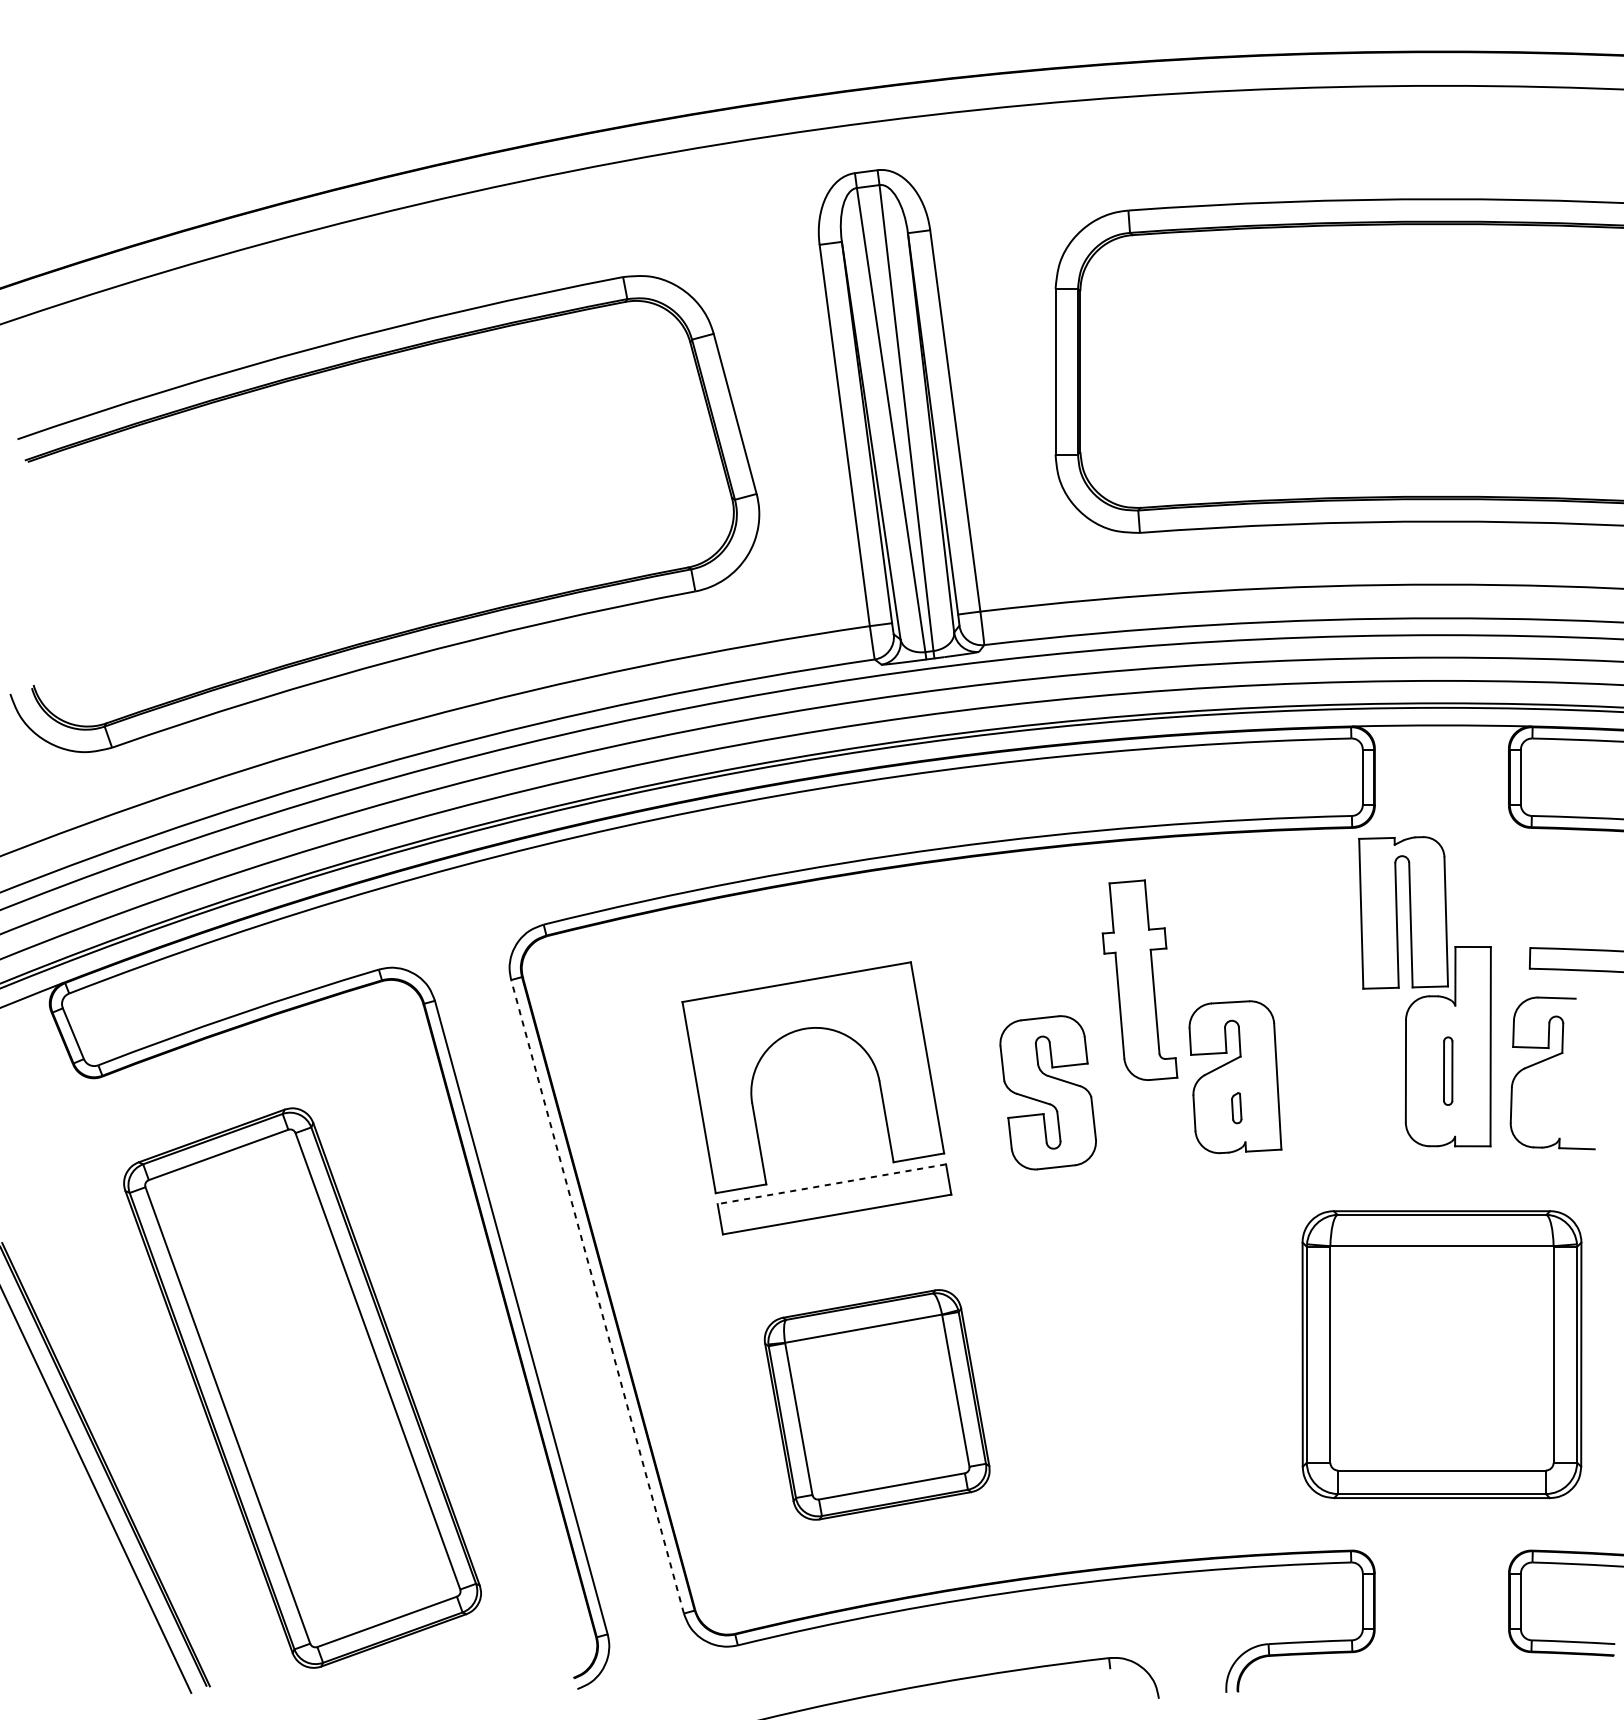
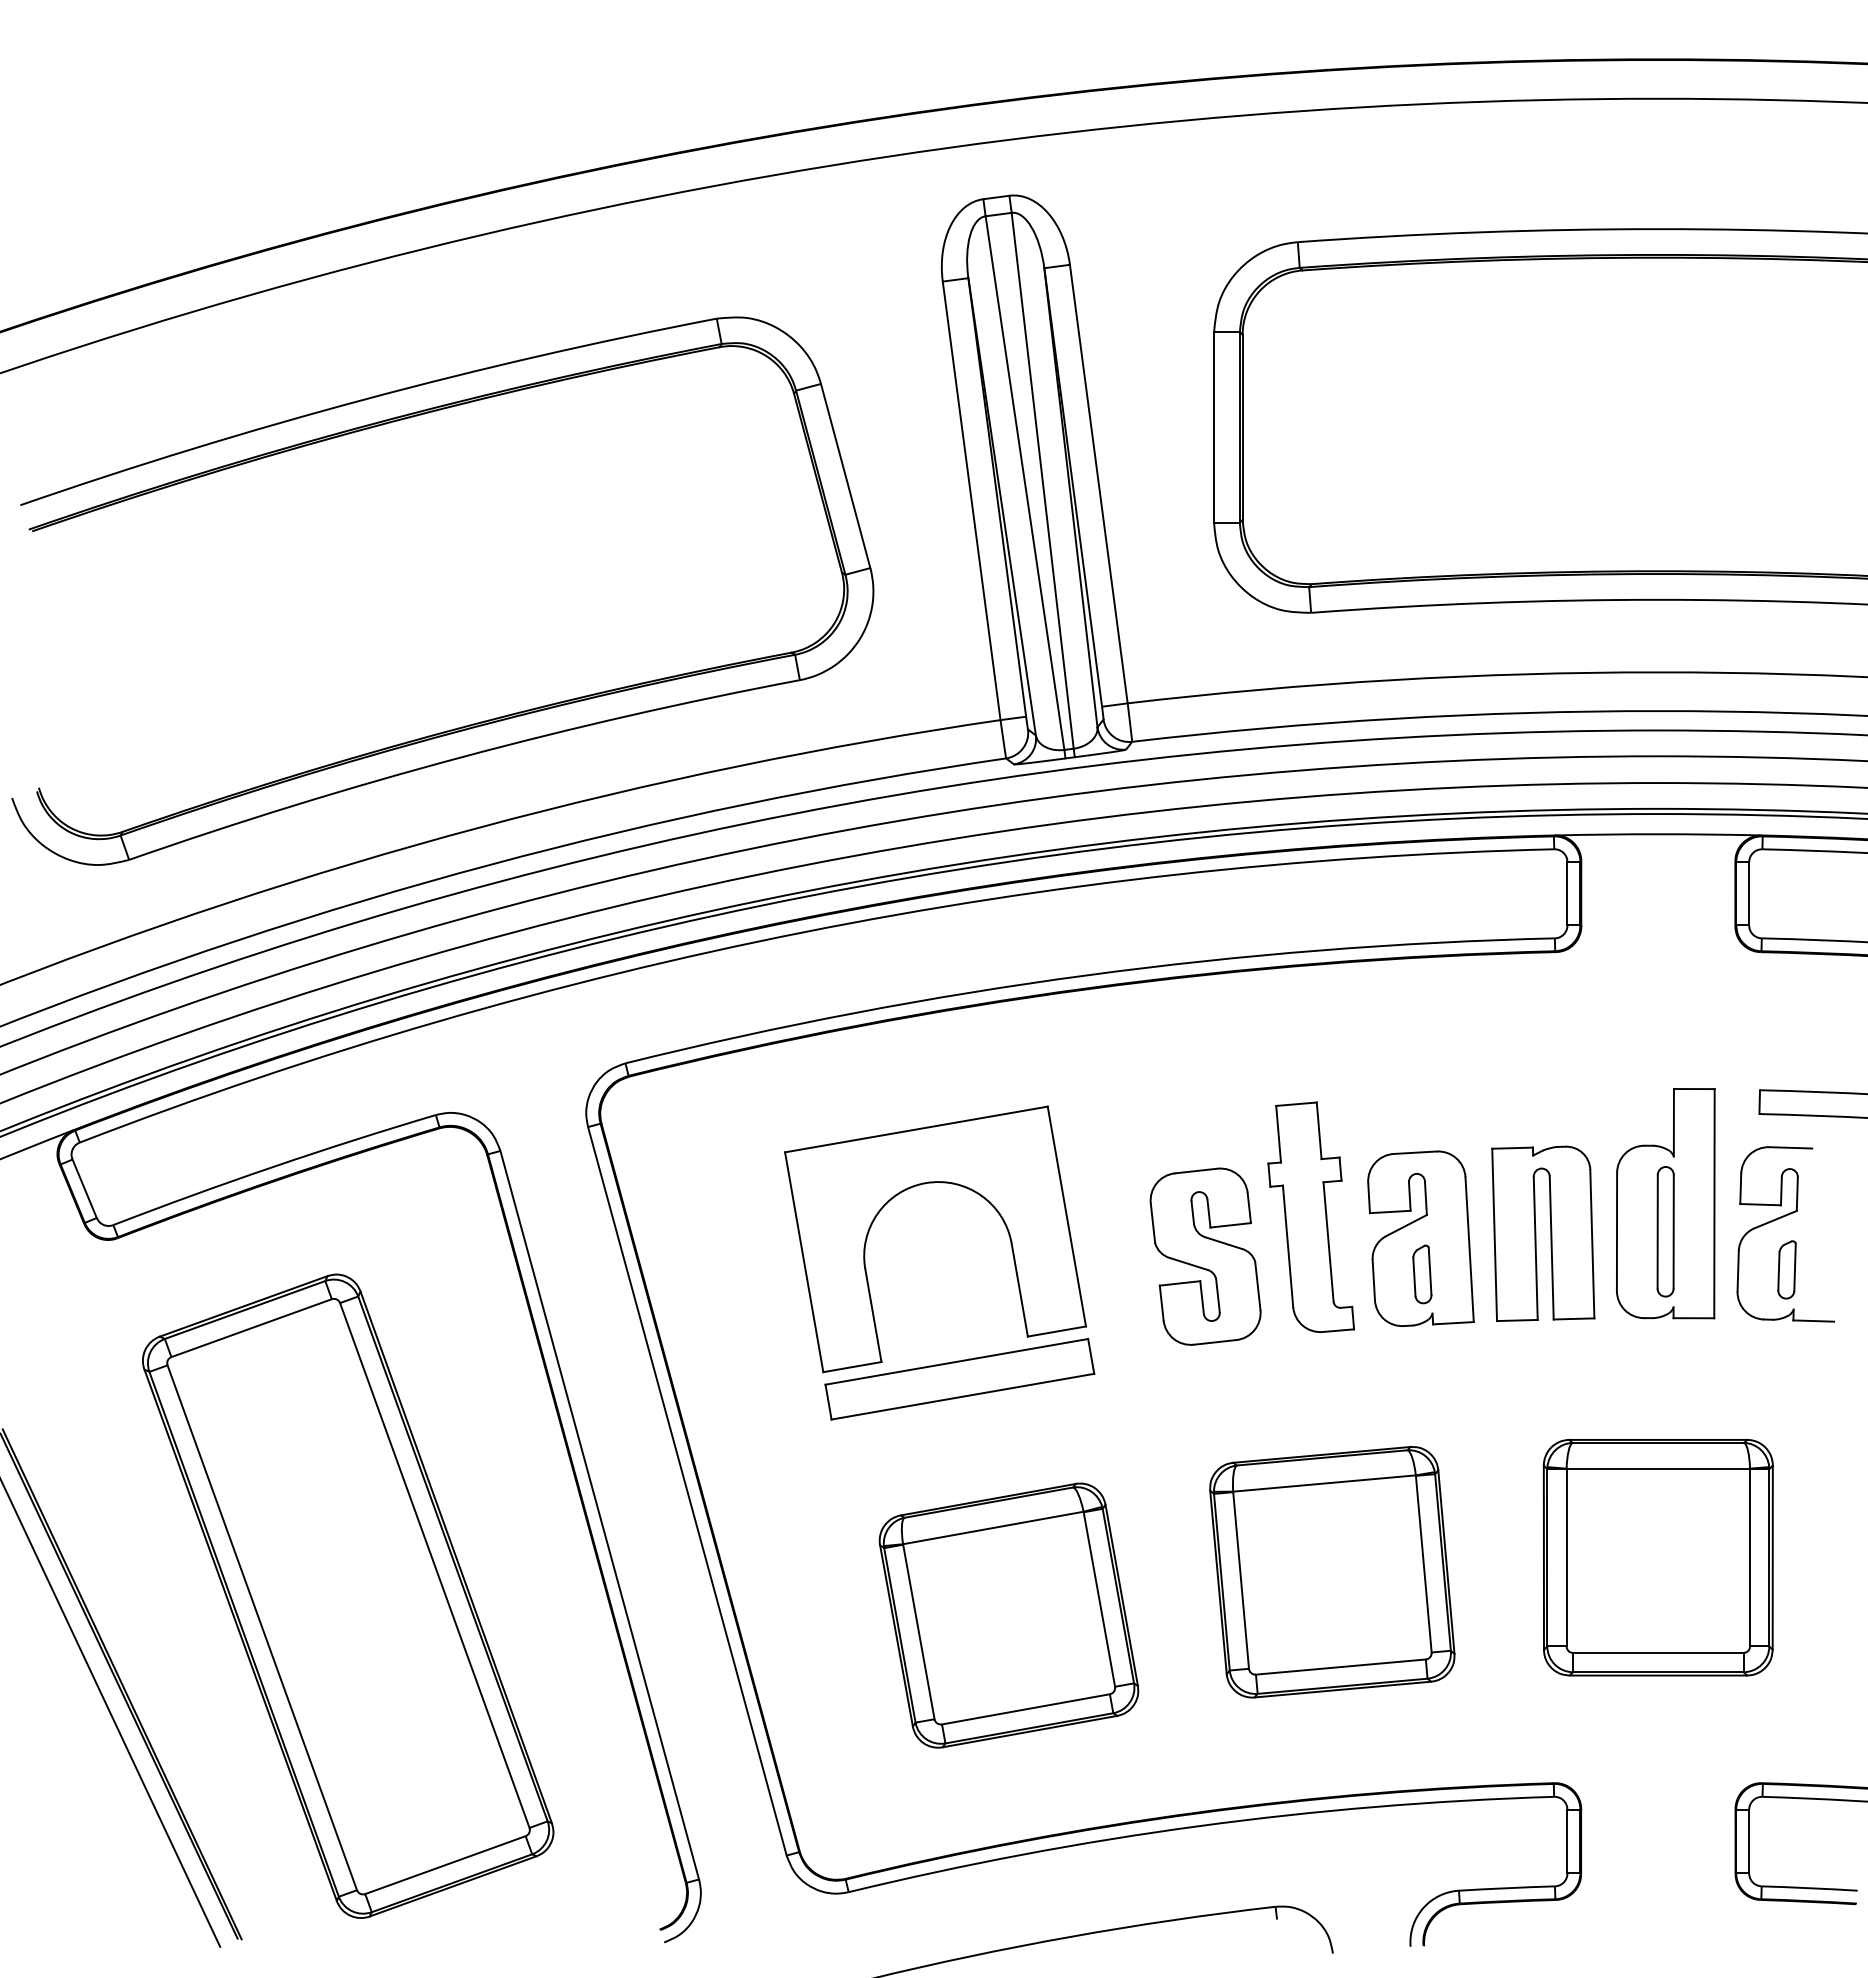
part: (1397, 912) -> (1536, 1233), moved
part: (1140, 979) -> (1311, 1216), moved
part: (1448, 1070) -> (1665, 1231), size x1.67
part: (1553, 1103) -> (1786, 1269), added
part: (1236, 1108) -> (1422, 1274), size x1.67
line: (831, 1183) -> (956, 1361), dashed -> solid
line: (597, 1296) -> (687, 1491), dashed -> solid
part: (1441, 1354) -> (1657, 1557), size x0.71
part: (1158, 1366) -> (1332, 1571), added

